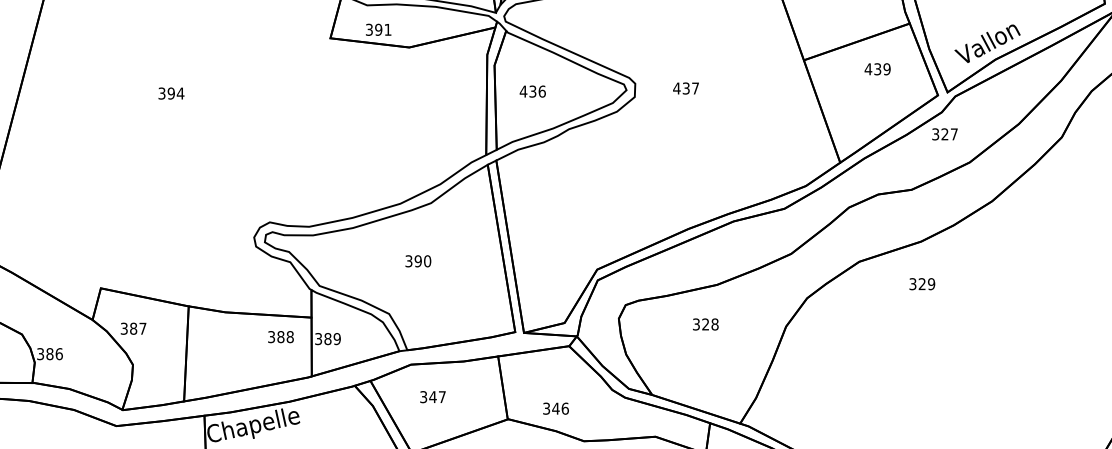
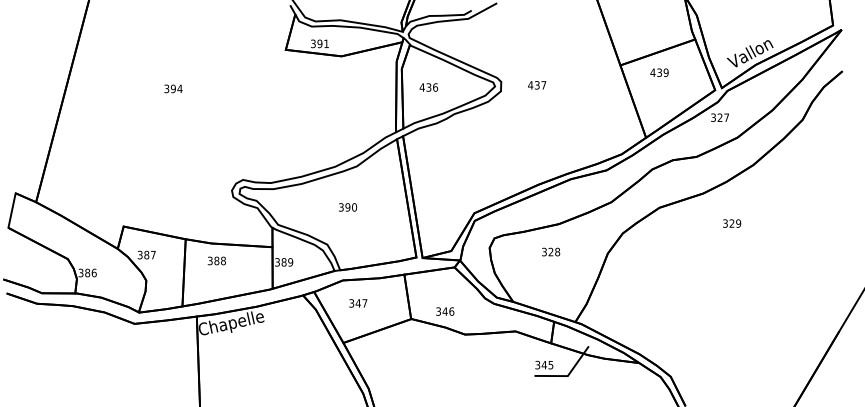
text: (877, 68) -> (659, 72), moved
text: (922, 284) -> (732, 223), moved
text: (280, 336) -> (216, 260), moved

